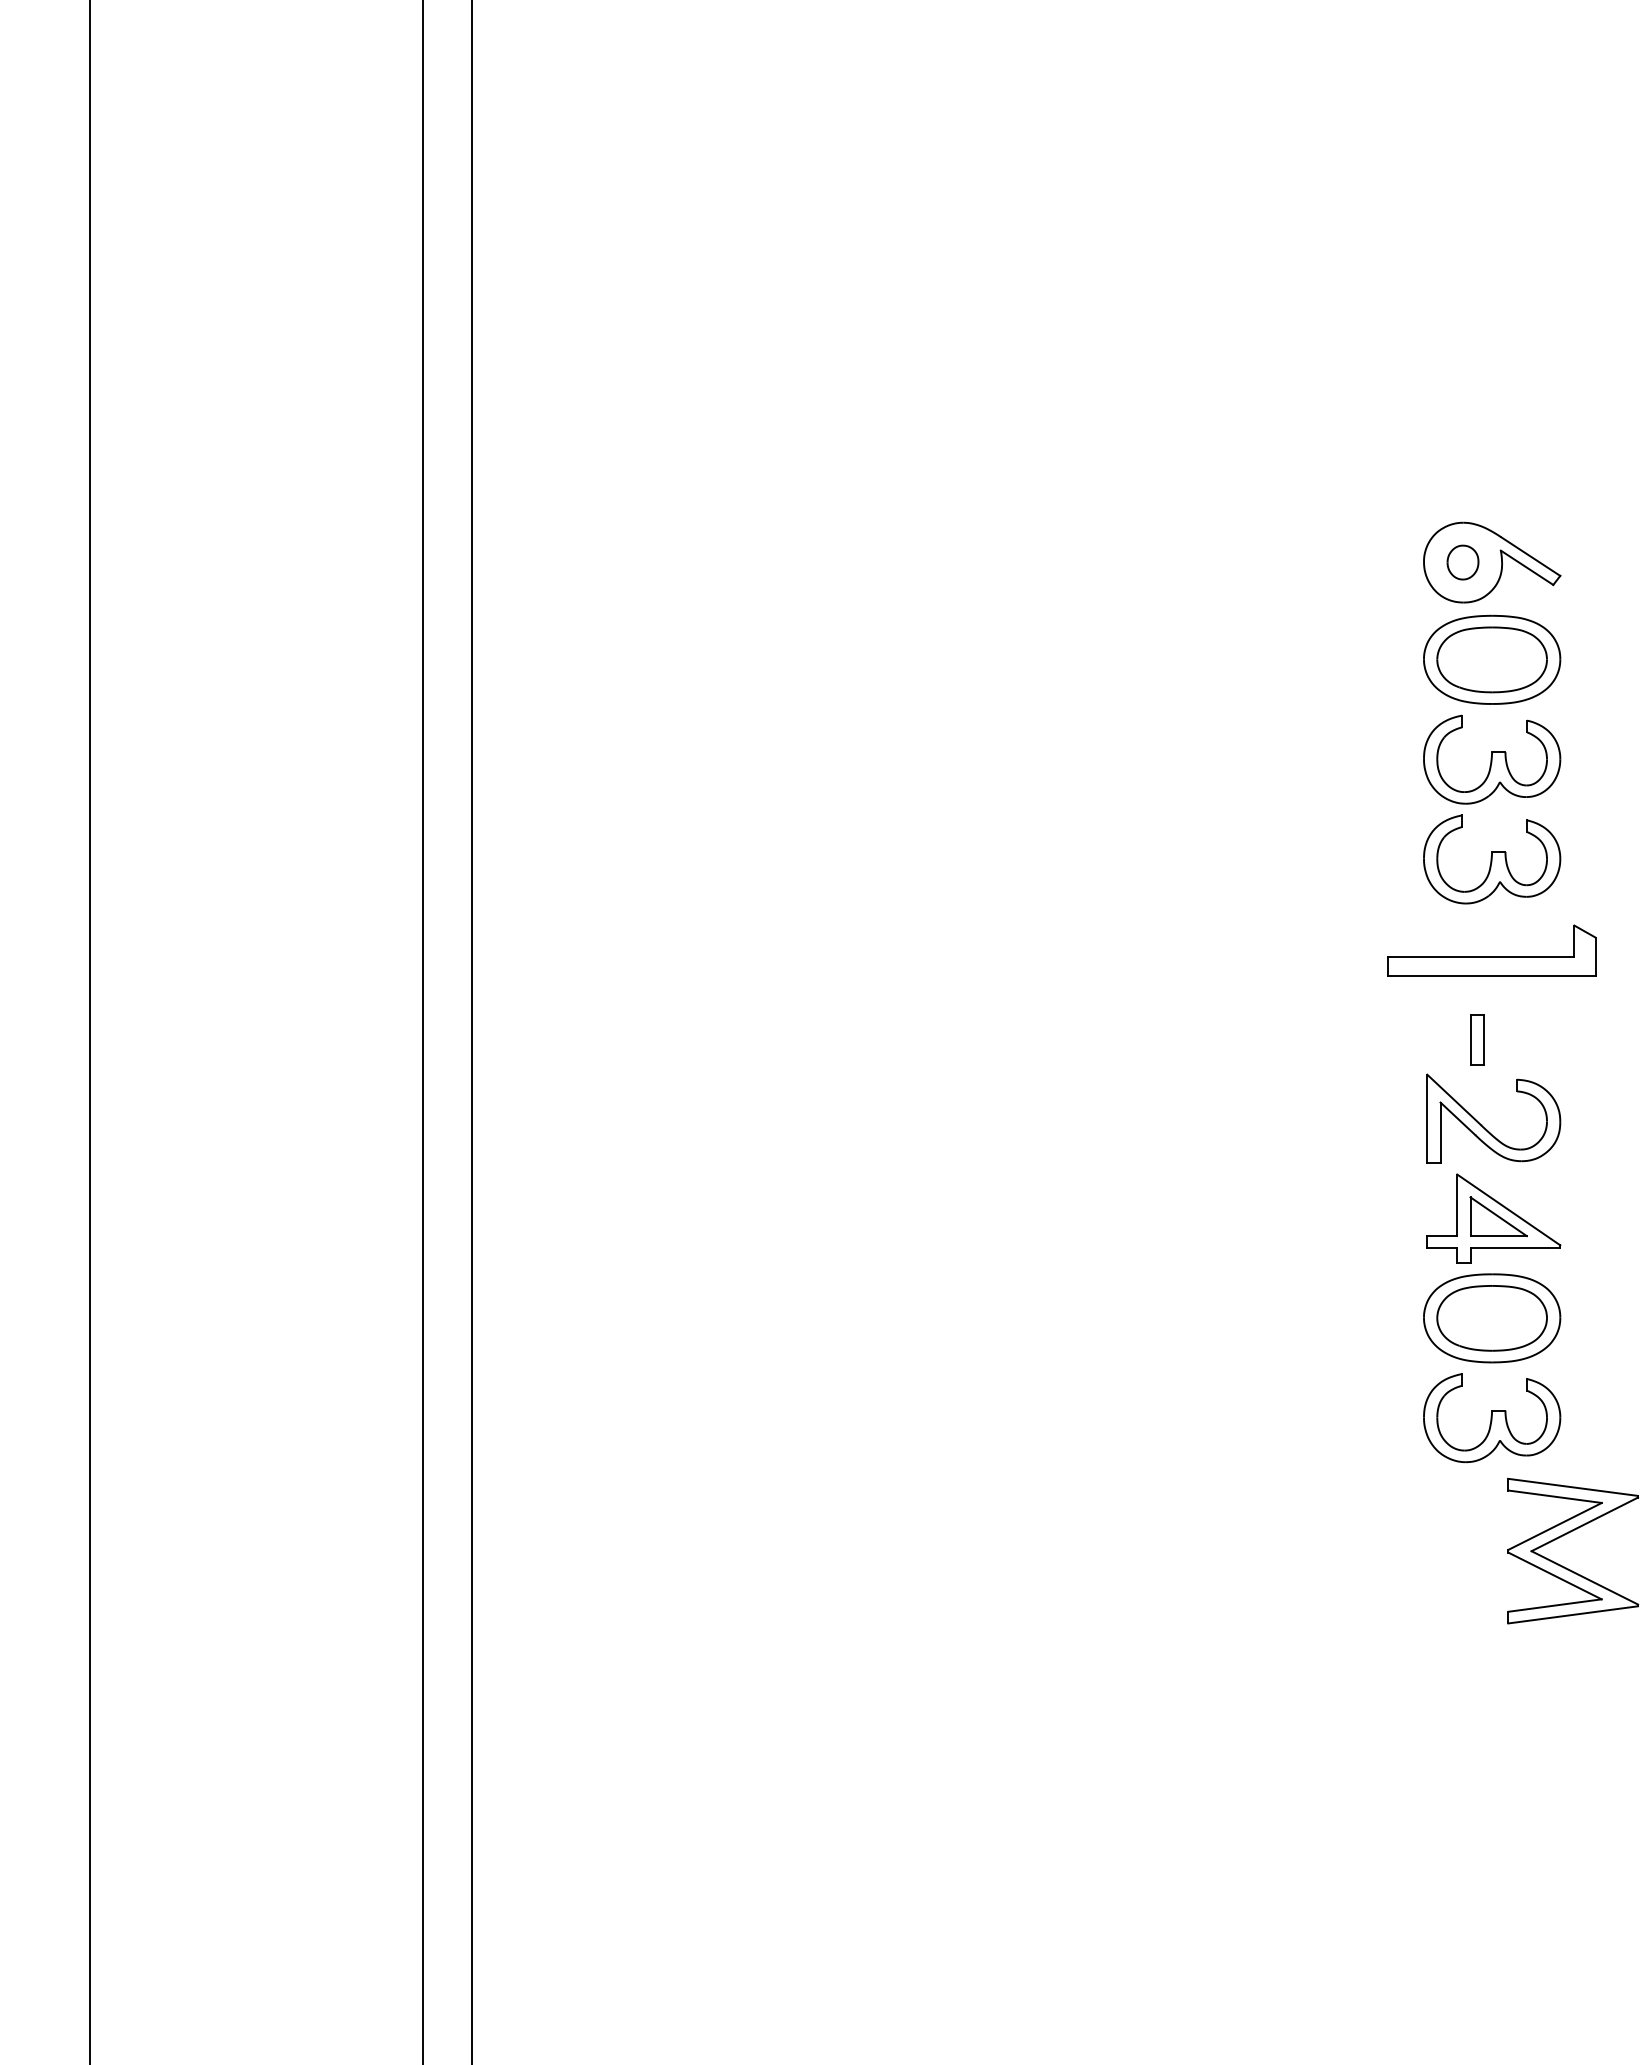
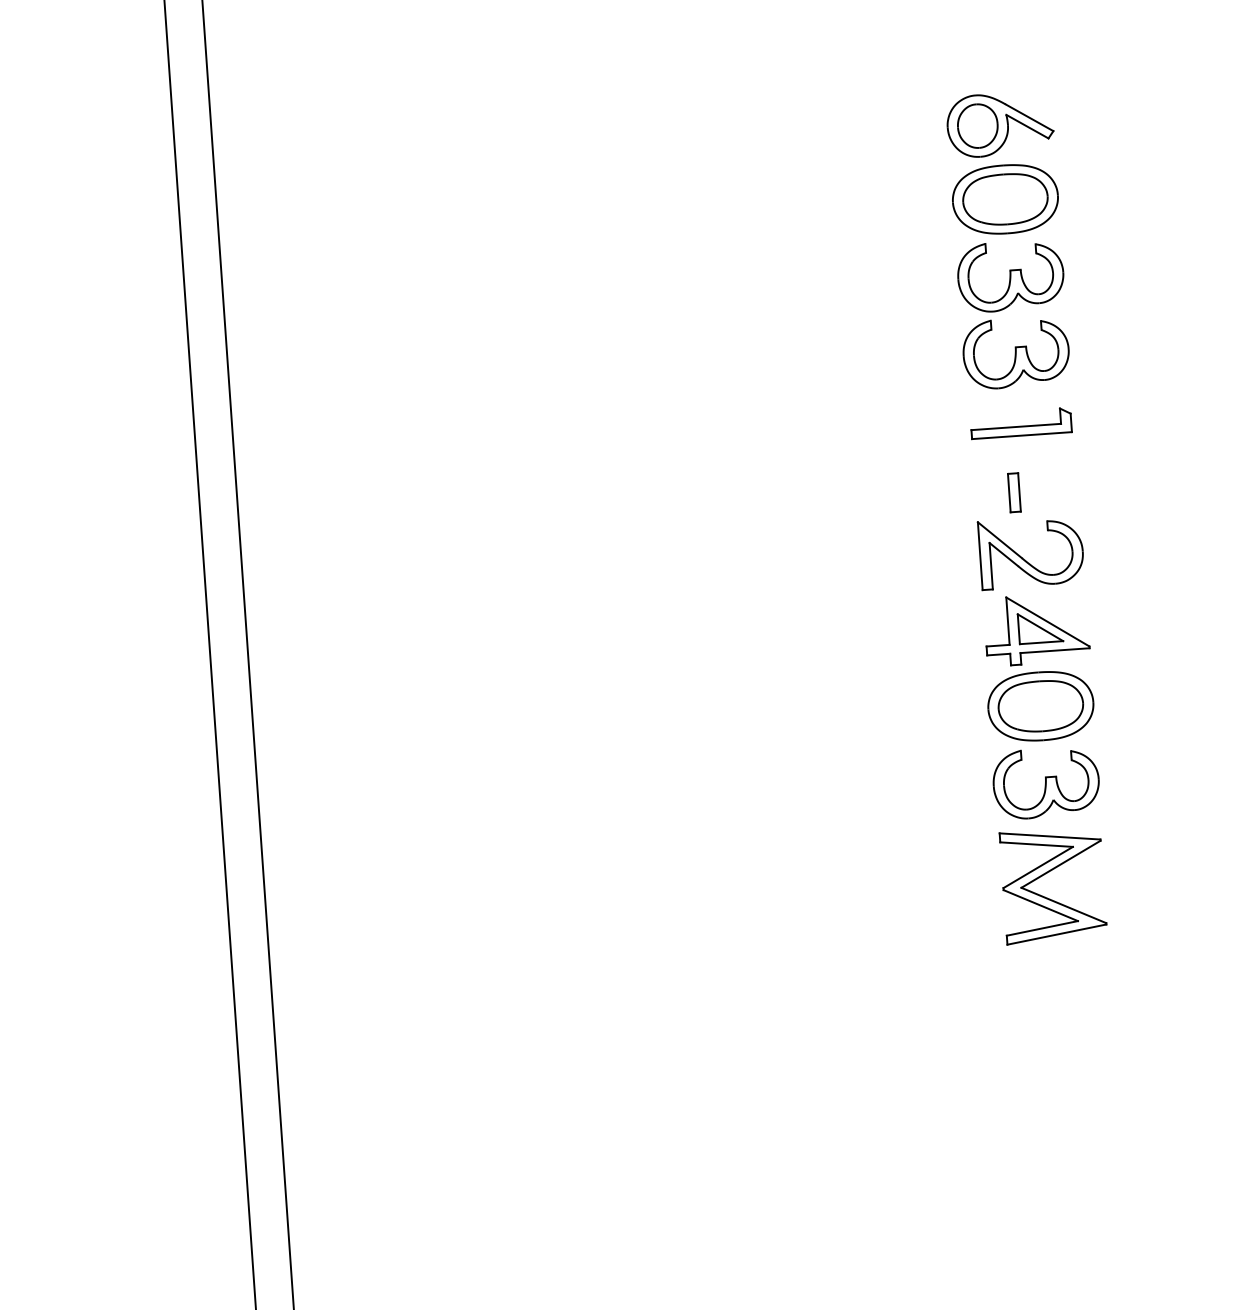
part: (1462, 562) -> (977, 126), size x1.67
part: (1492, 950) -> (1021, 423), size x0.62
part: (1566, 1567) -> (1049, 898), moved

